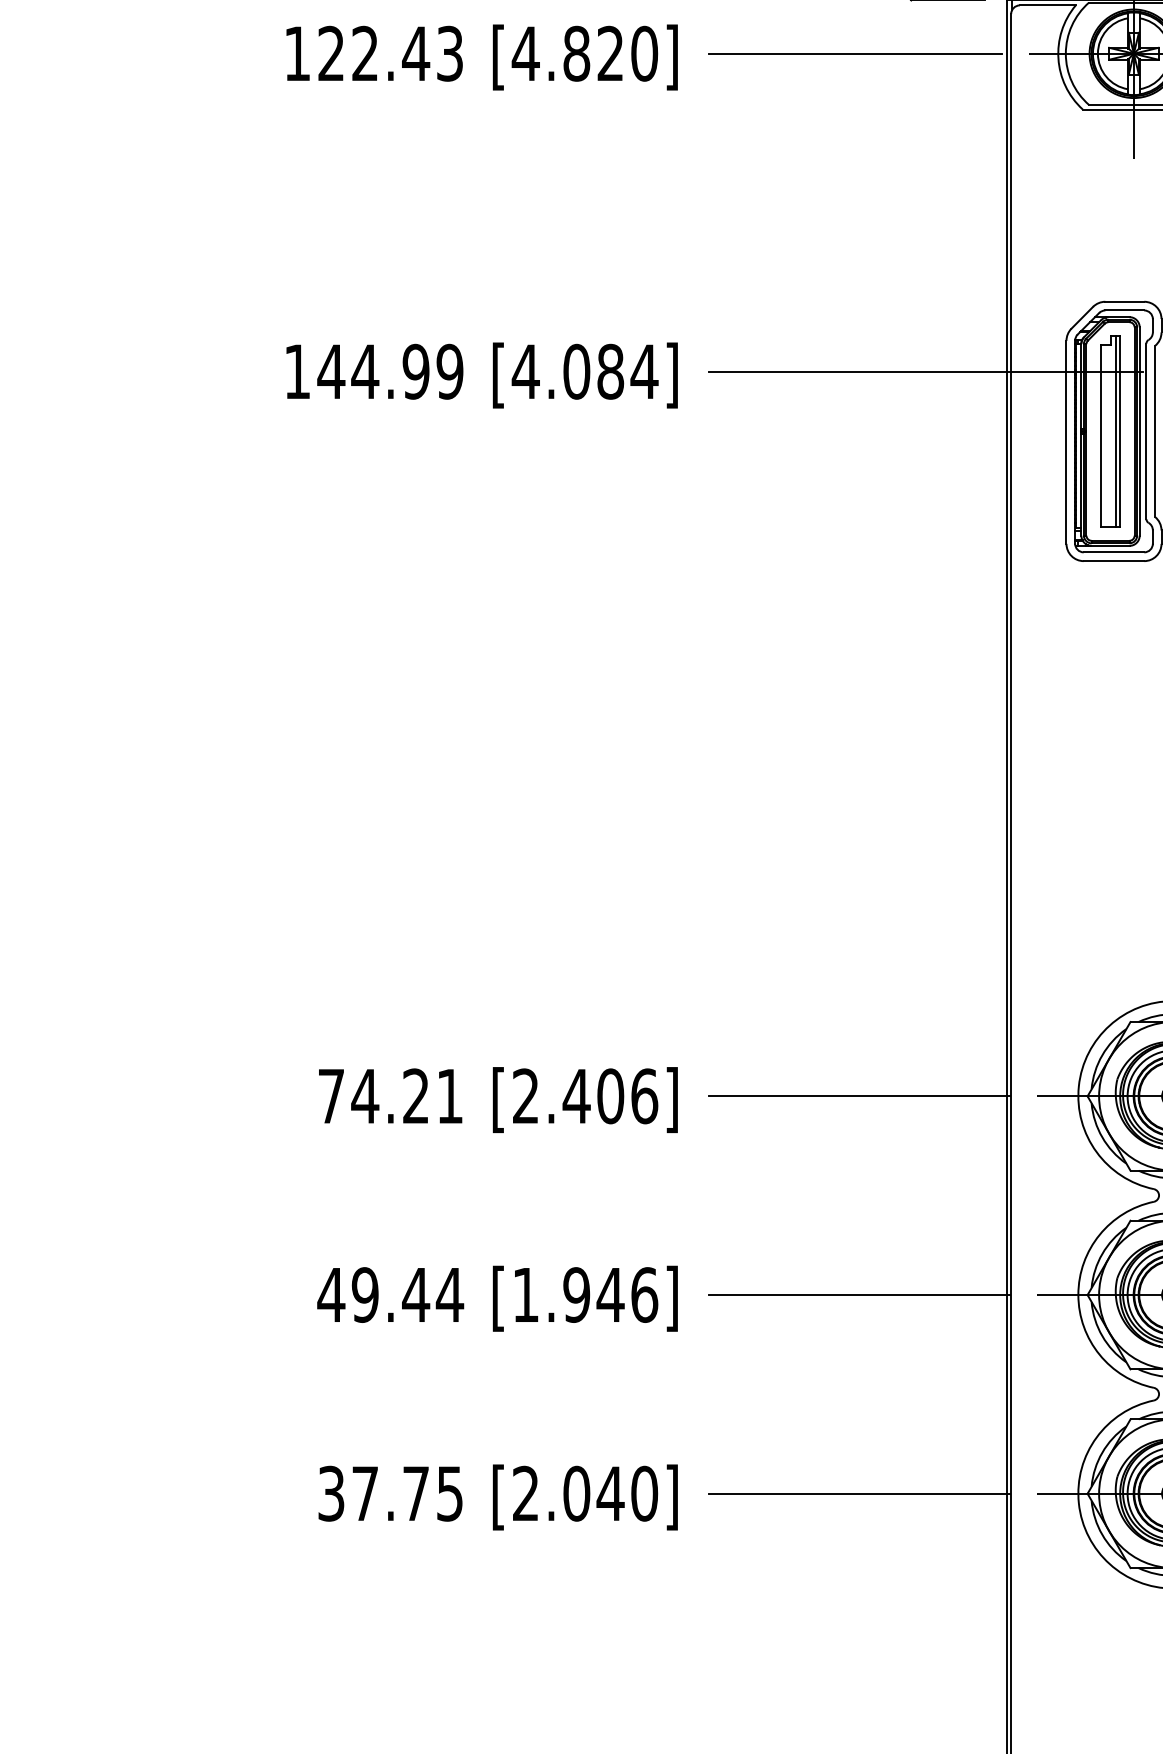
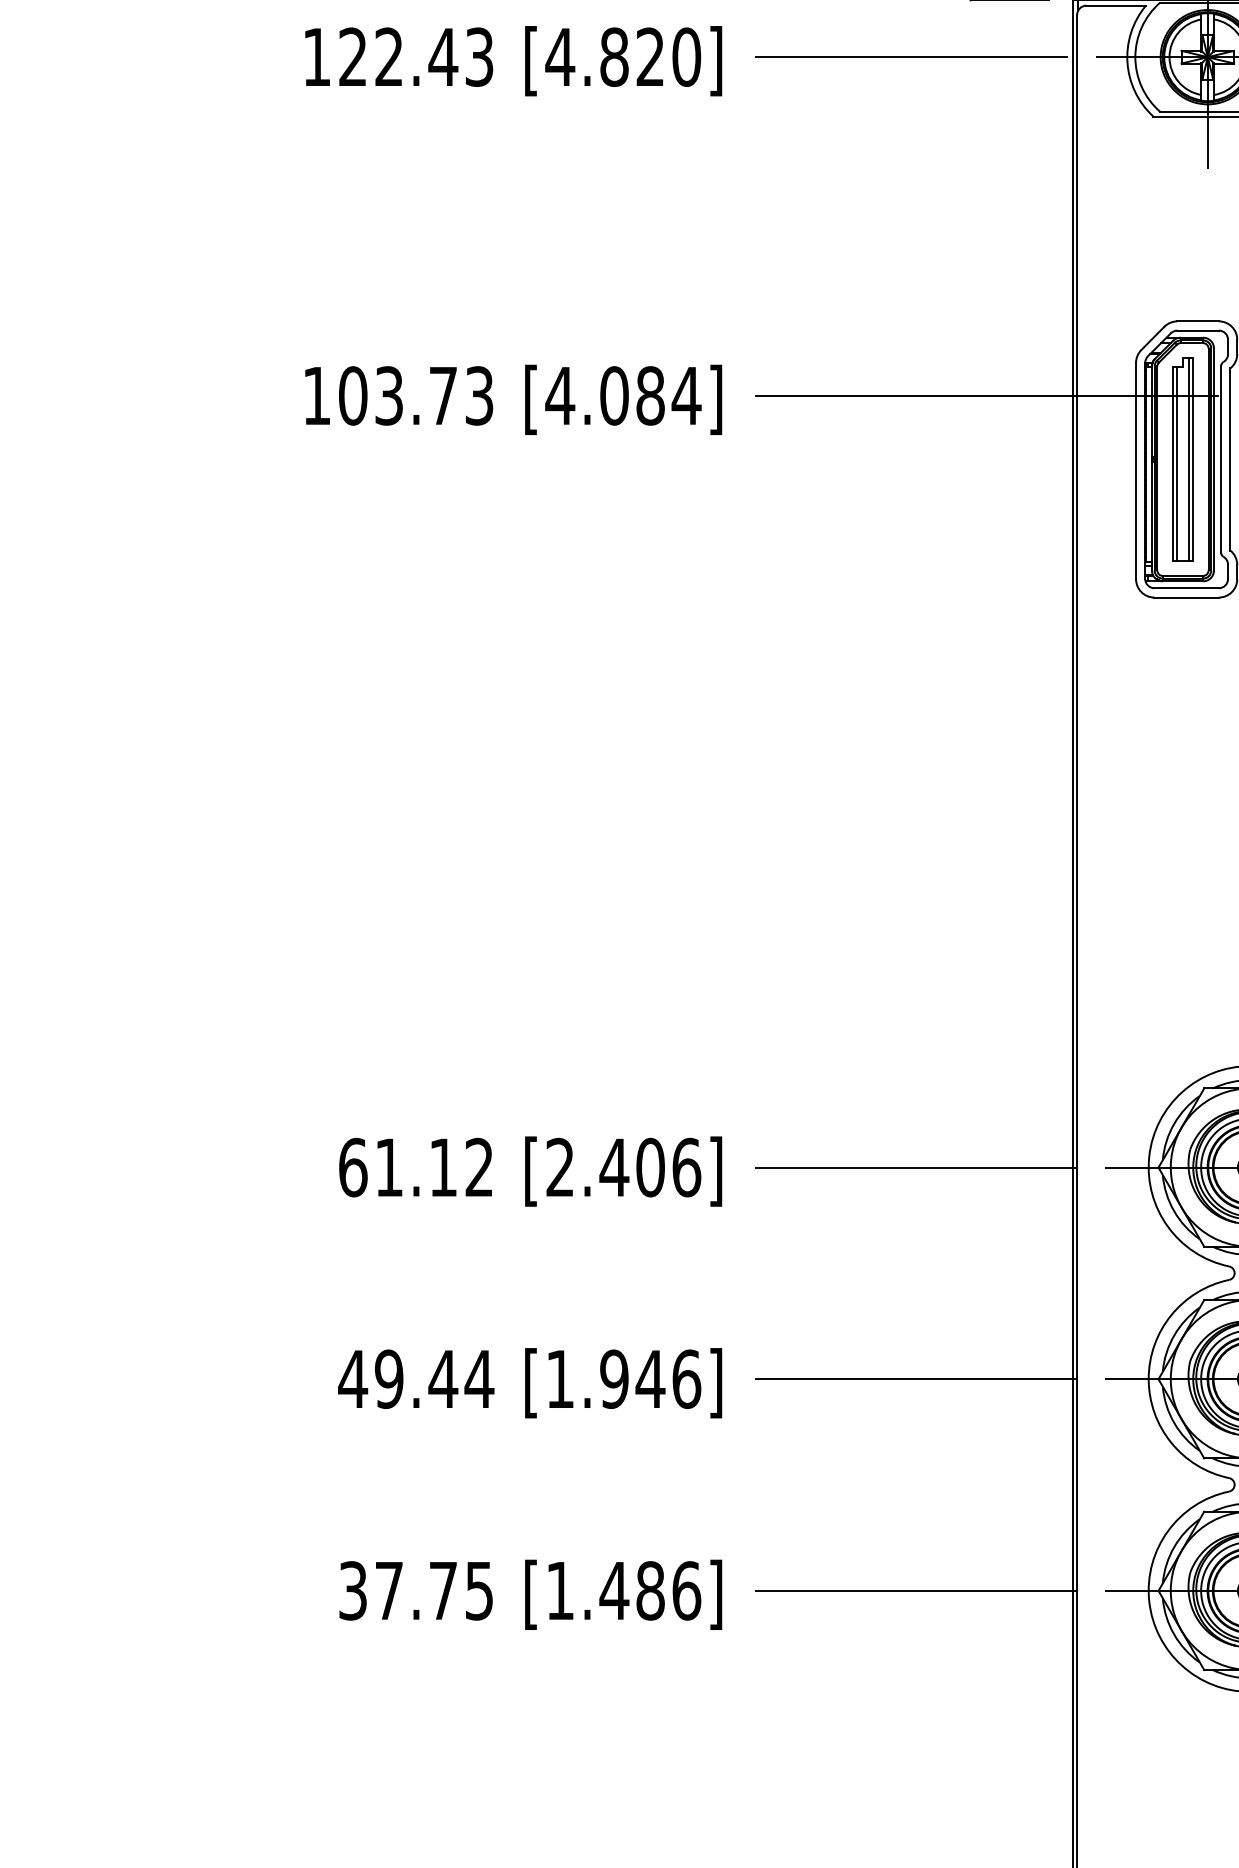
text: (389, 371) -> (415, 395), 144.99 -> 103.73
line: (1104, 435) -> (1176, 463), added
text: (389, 1096) -> (415, 1167), 74.21 -> 61.12
text: (585, 1493) -> (623, 1590), [2.040] -> [1.486]

